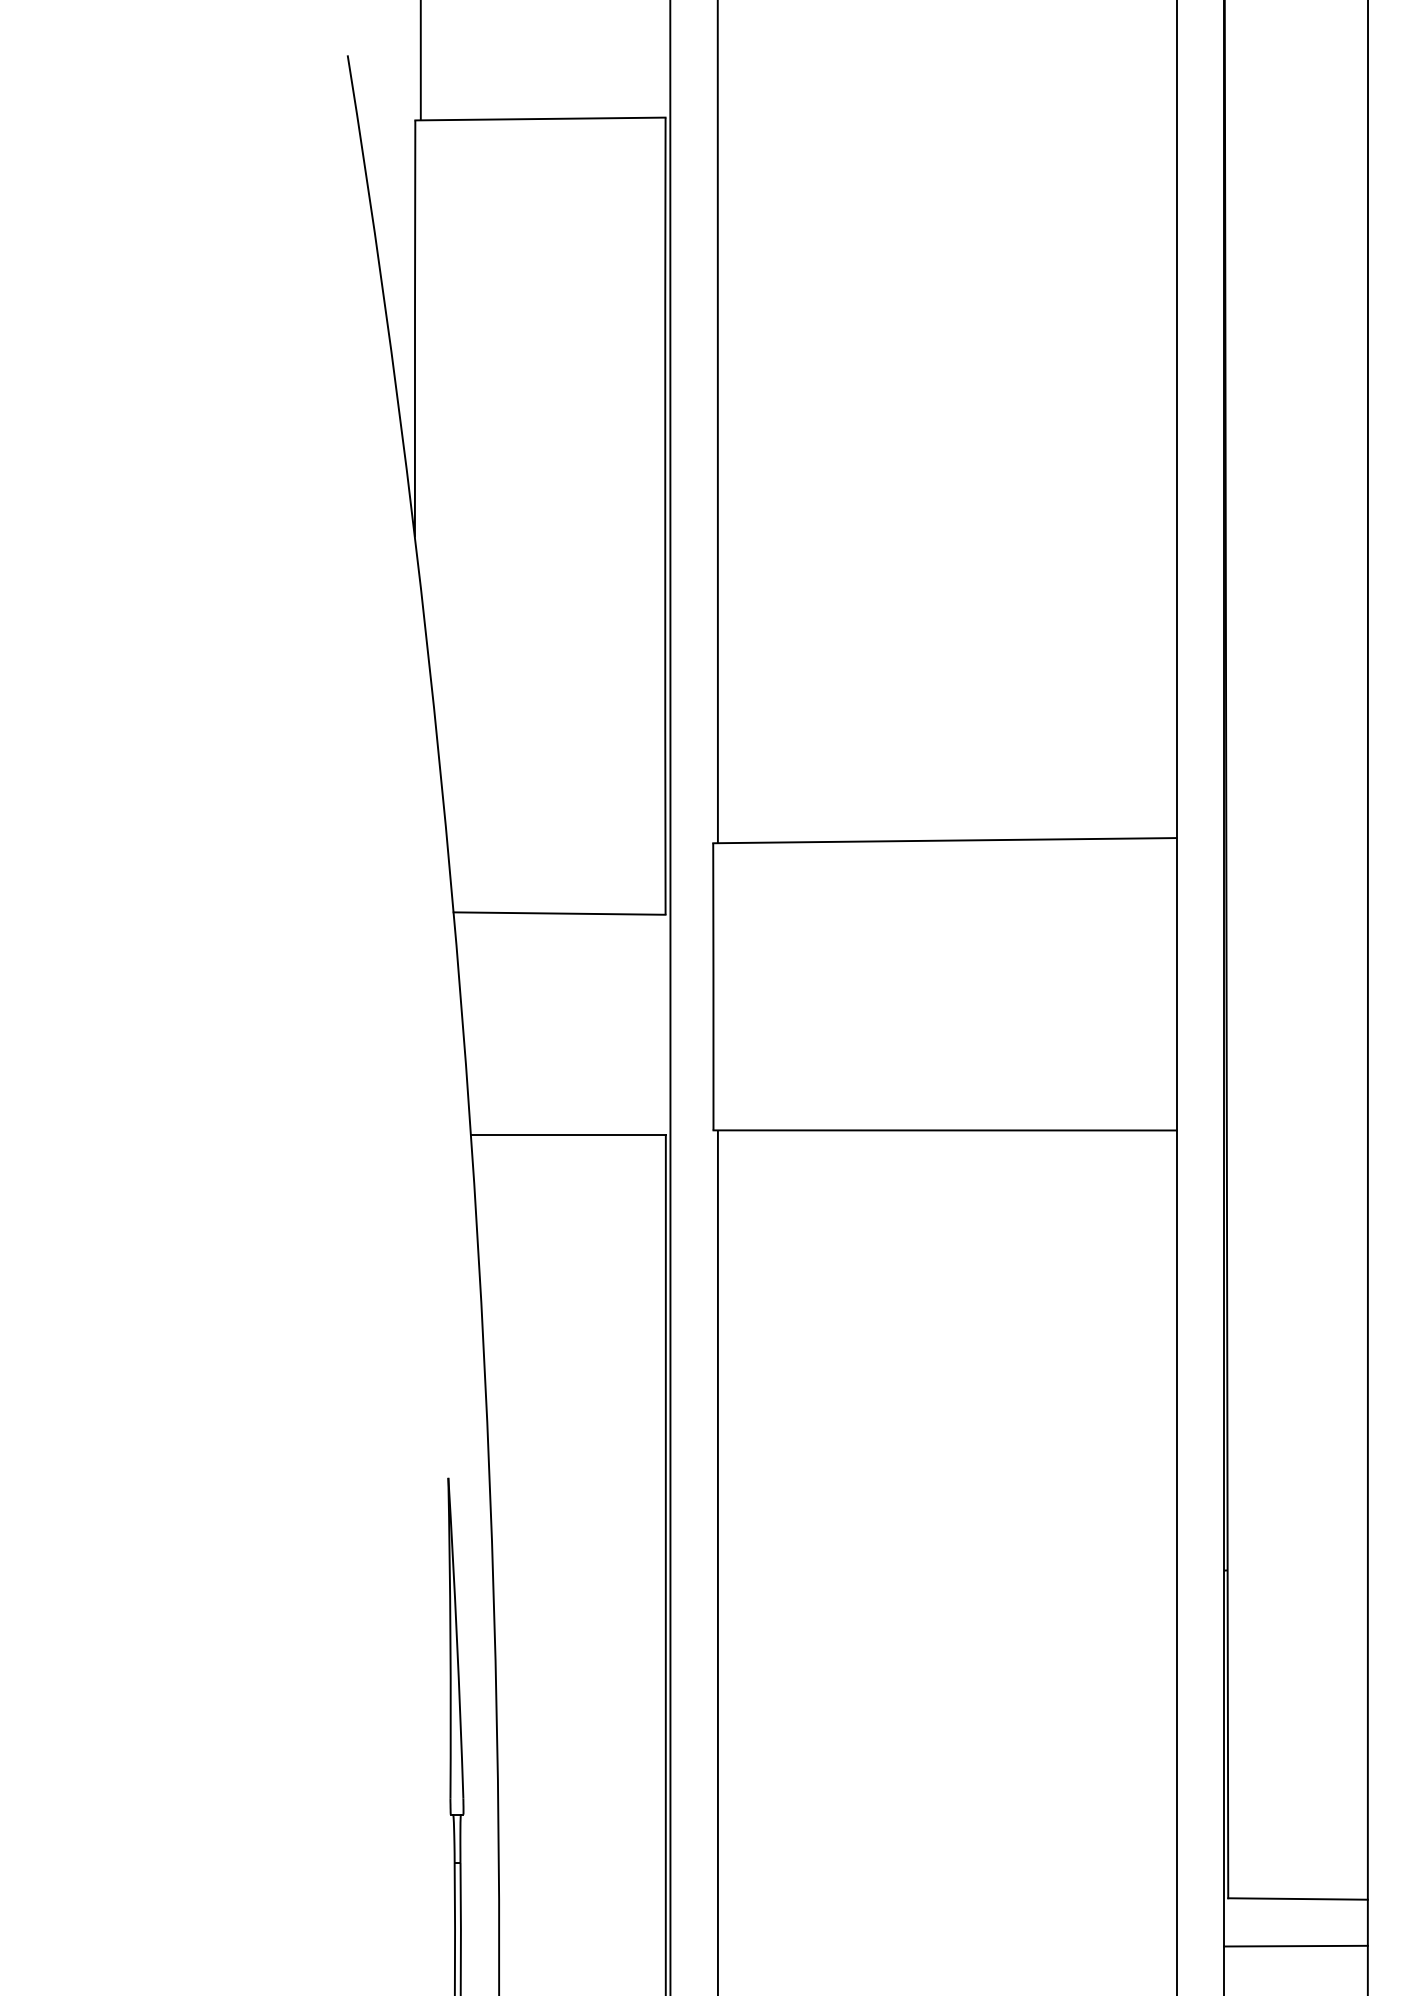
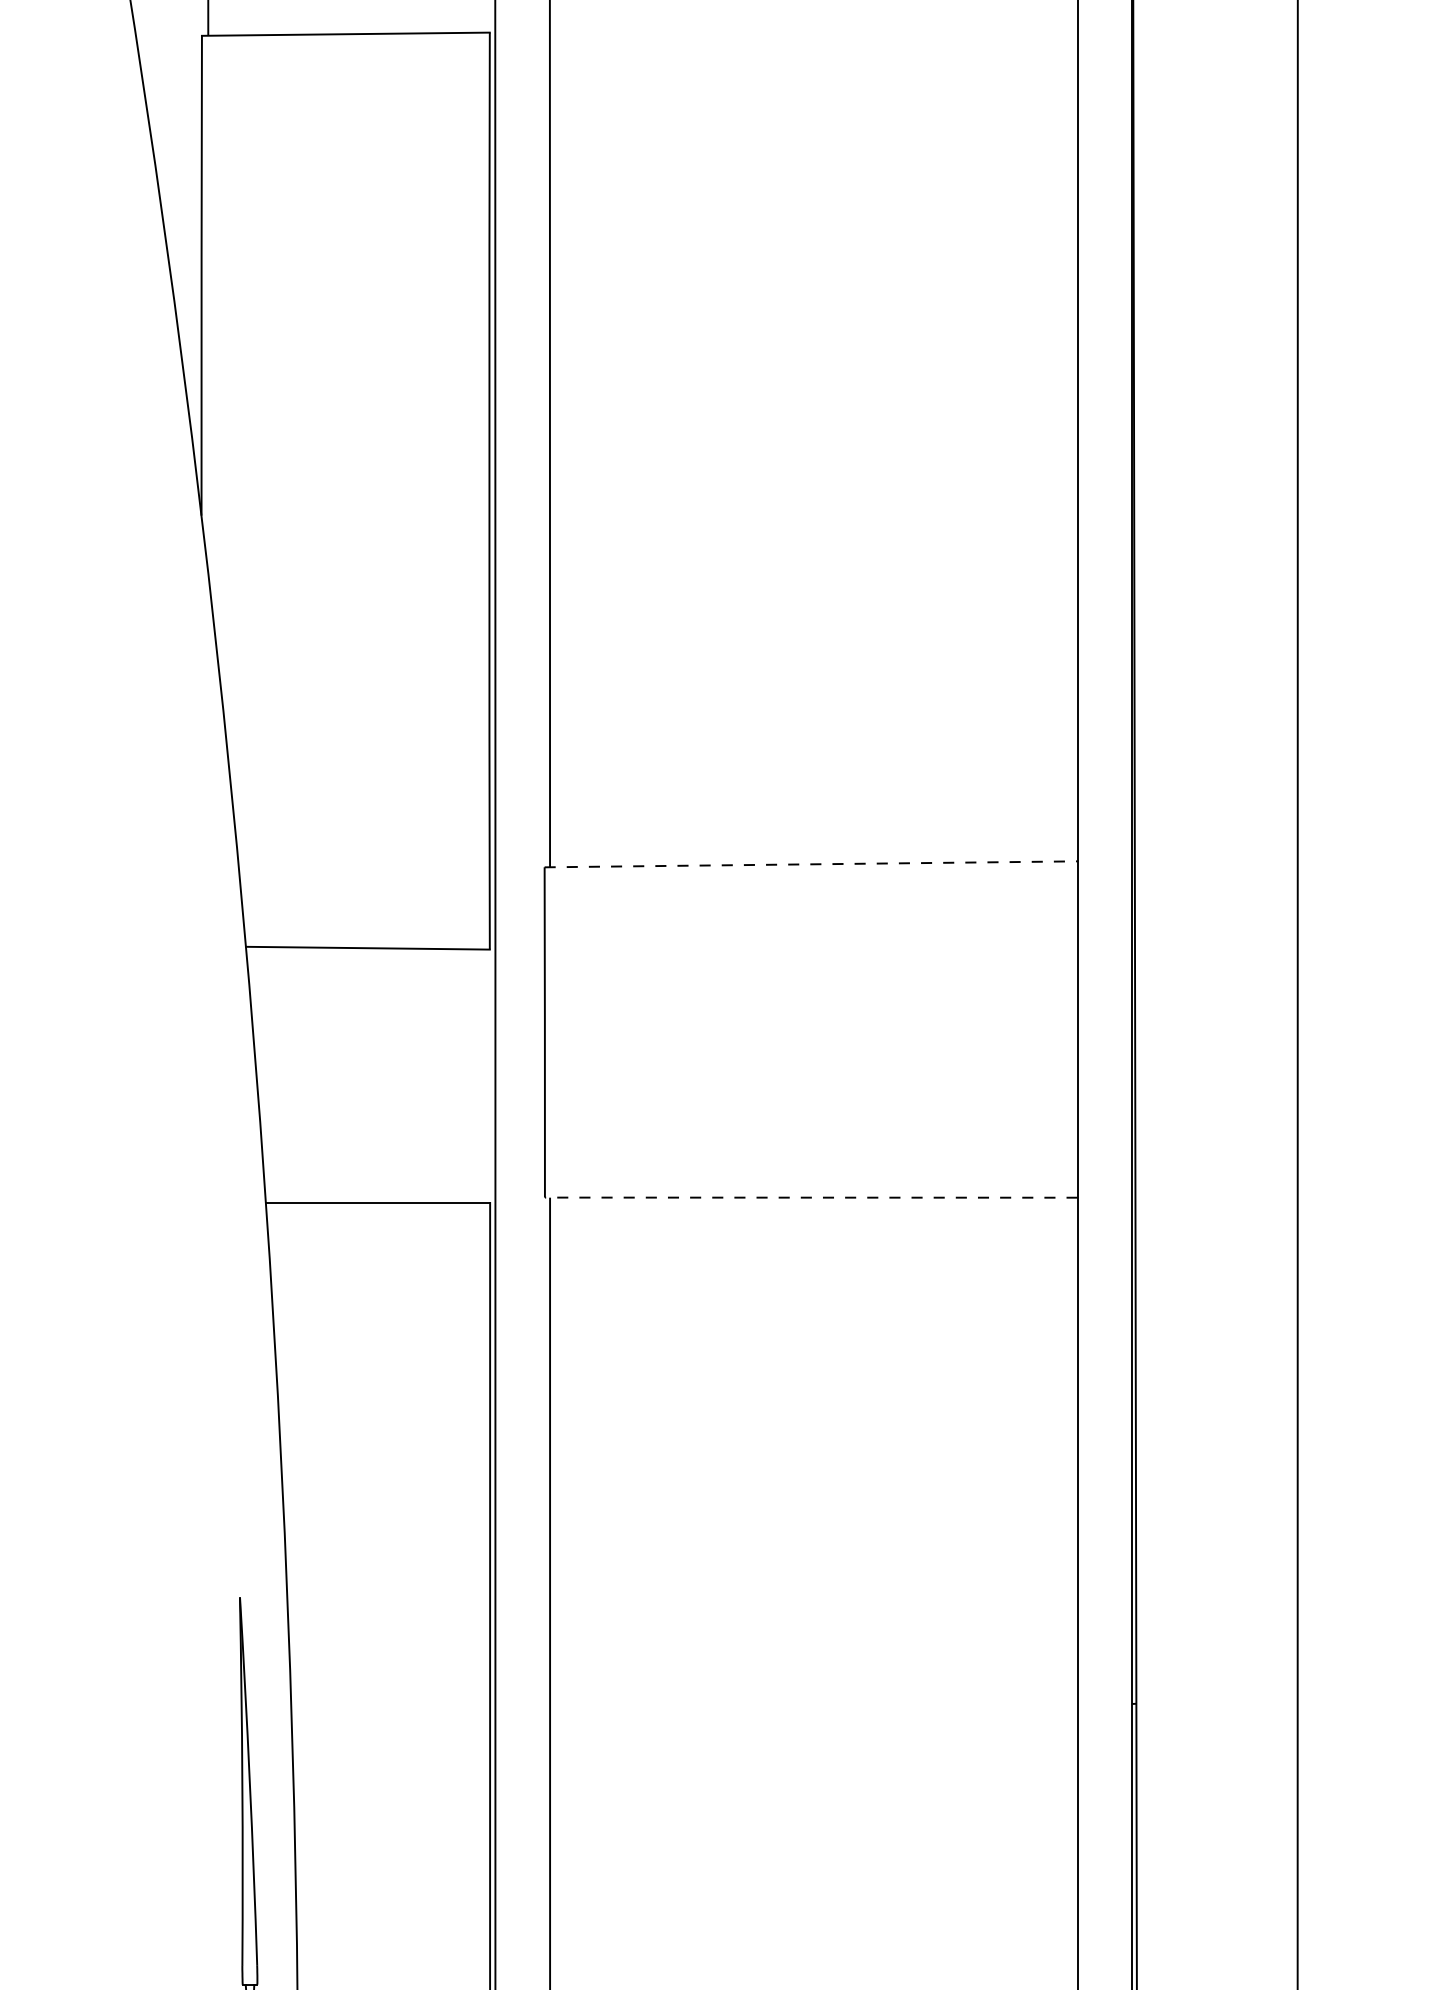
line: (944, 840) -> (810, 864), solid -> dashed
line: (945, 1130) -> (811, 1197), solid -> dashed

